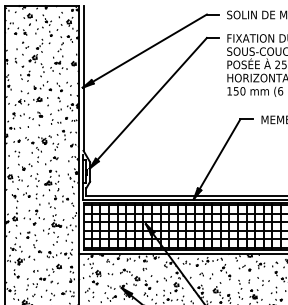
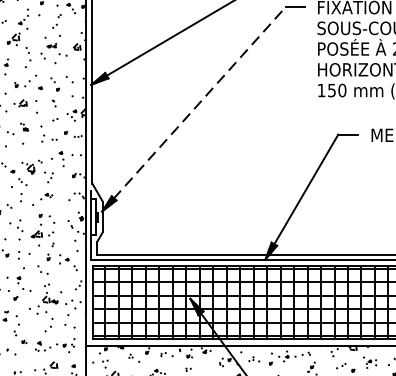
line: (148, 103) -> (194, 109), solid -> dashed

